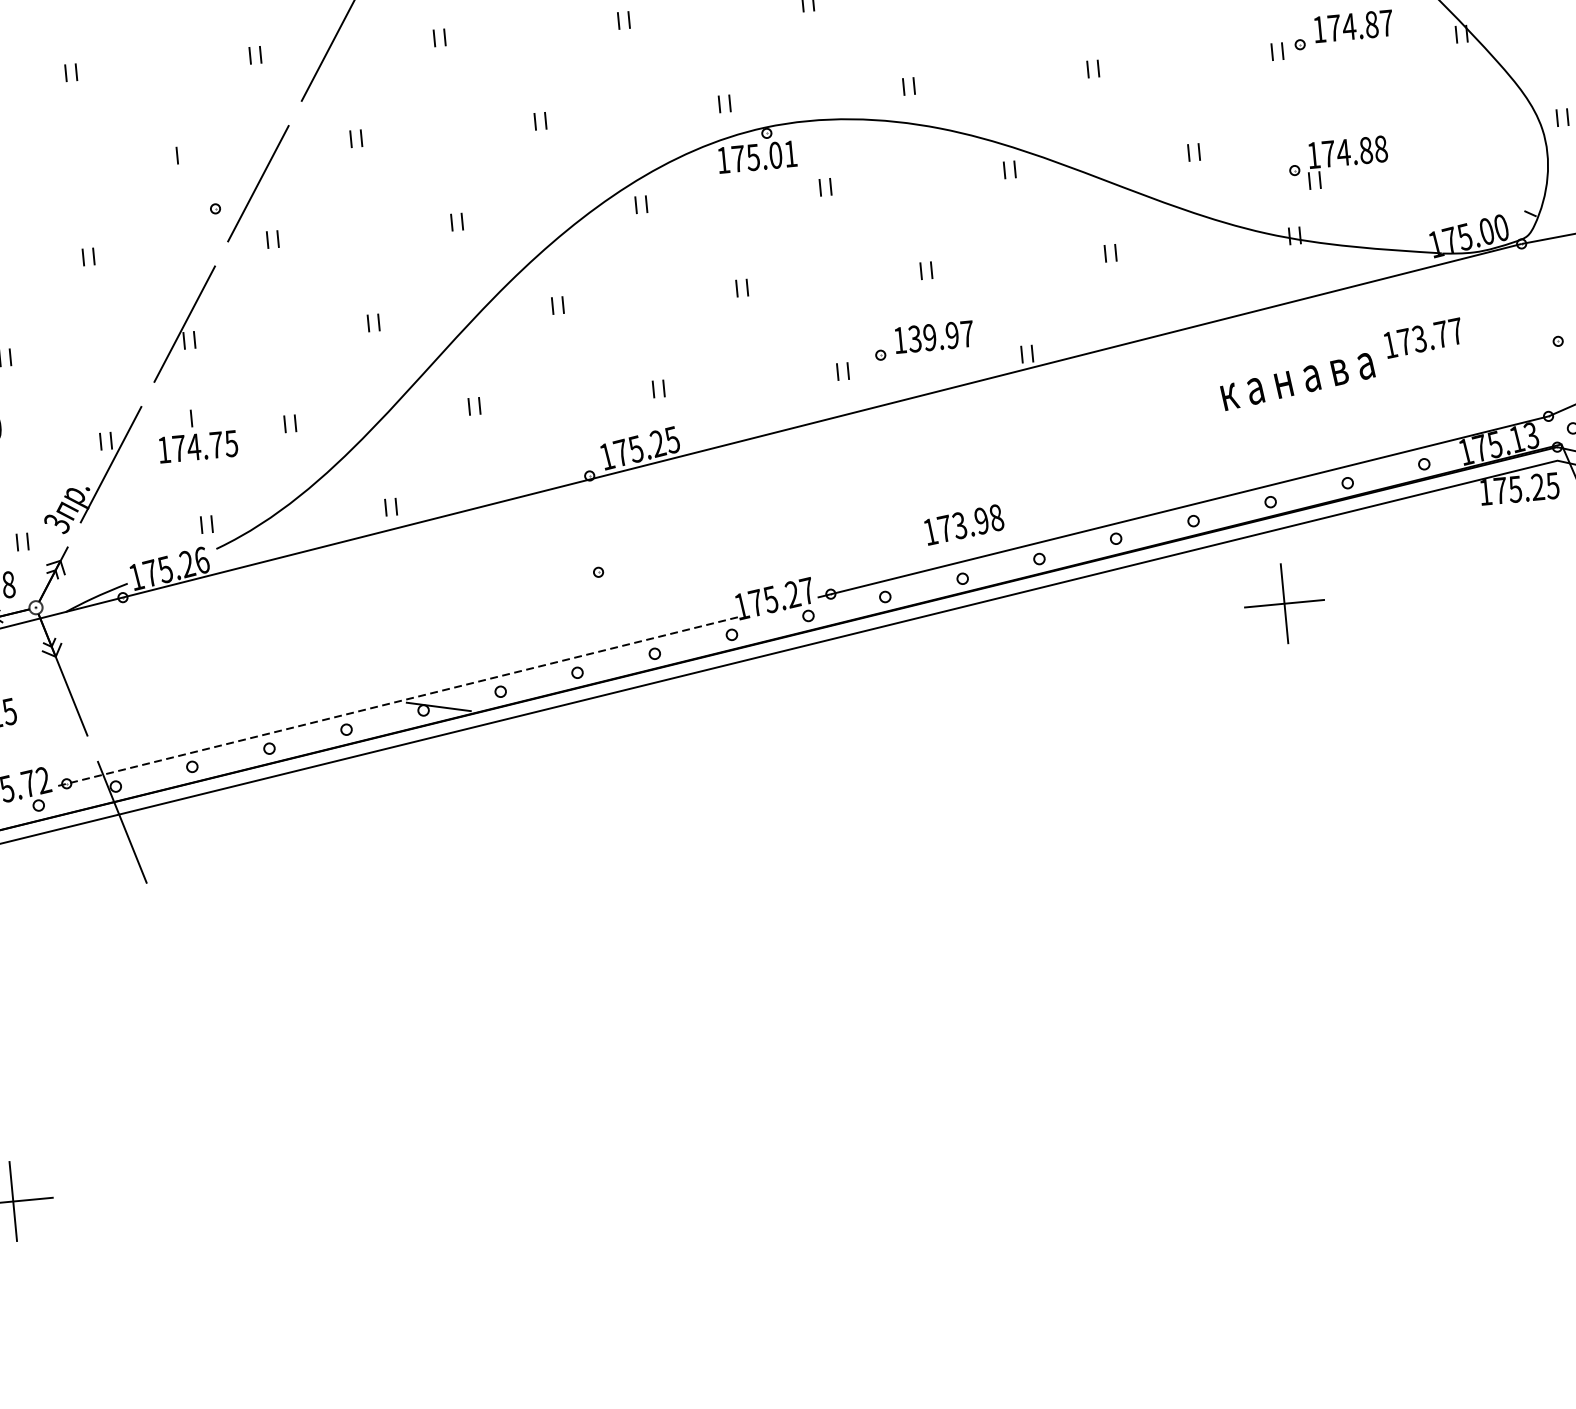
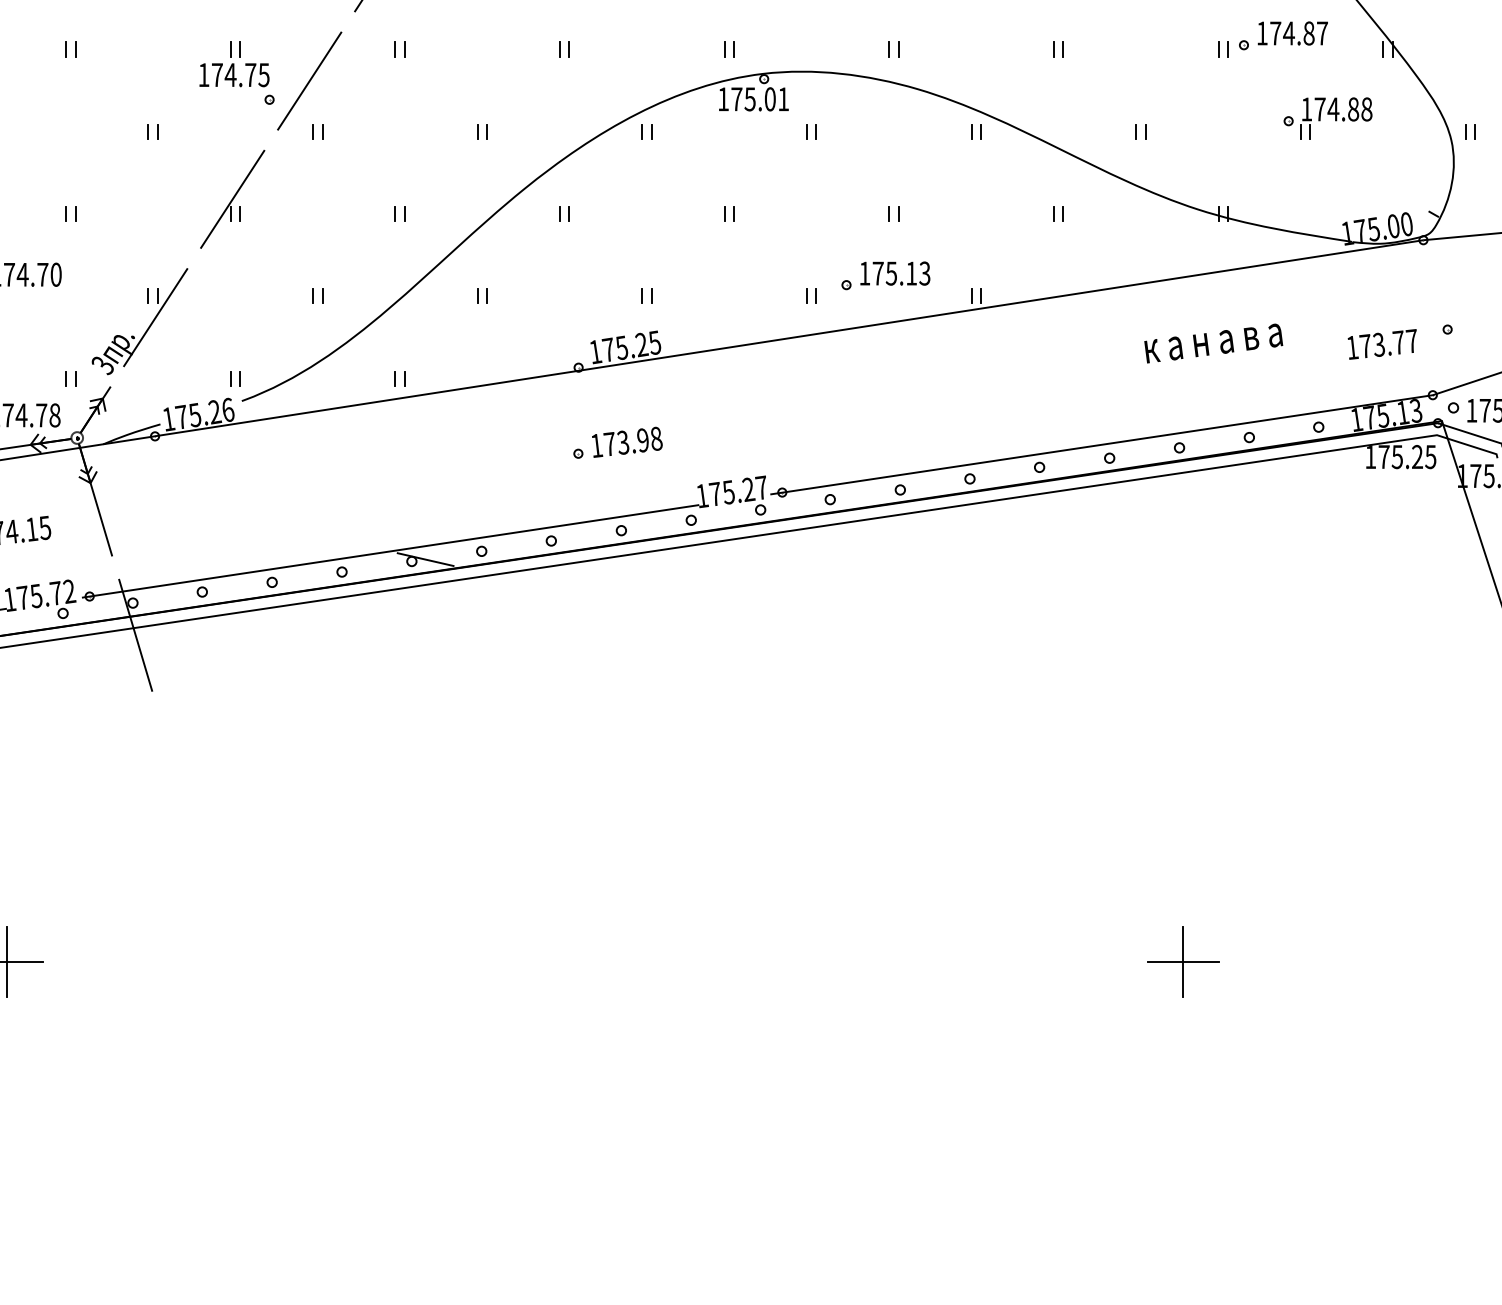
part: (1337, 163) -> (1327, 118), moved
text: (941, 336) -> (901, 273), 139.97 -> 175.13
text: (1422, 338) -> (1381, 344), moved
part: (197, 434) -> (234, 64), moved
text: (964, 523) -> (627, 441), moved
part: (1284, 603) -> (1183, 961), moved
line: (399, 701) -> (391, 551), dashed -> solid

